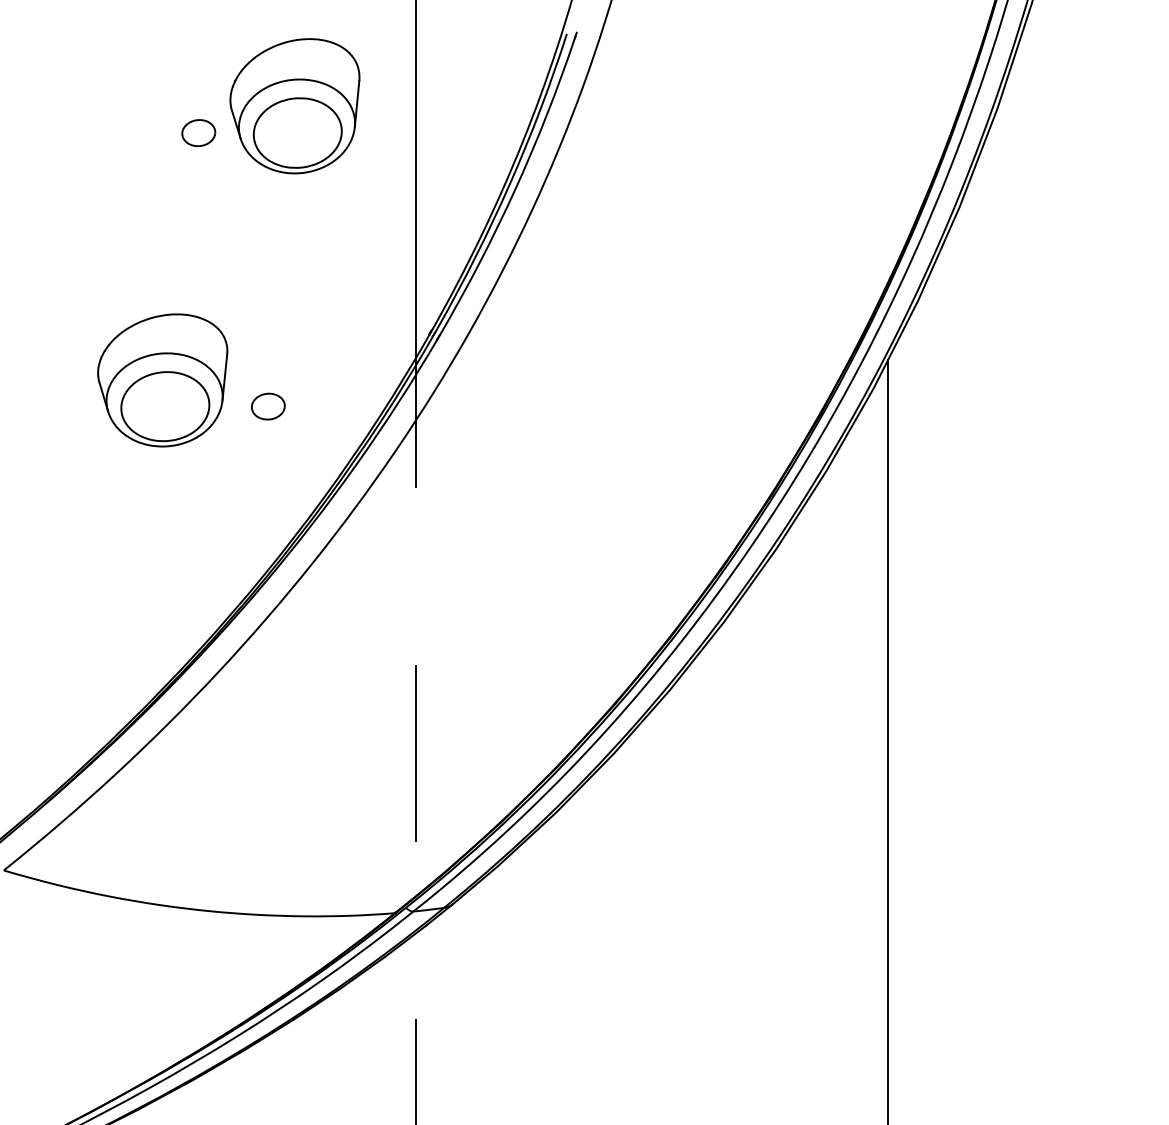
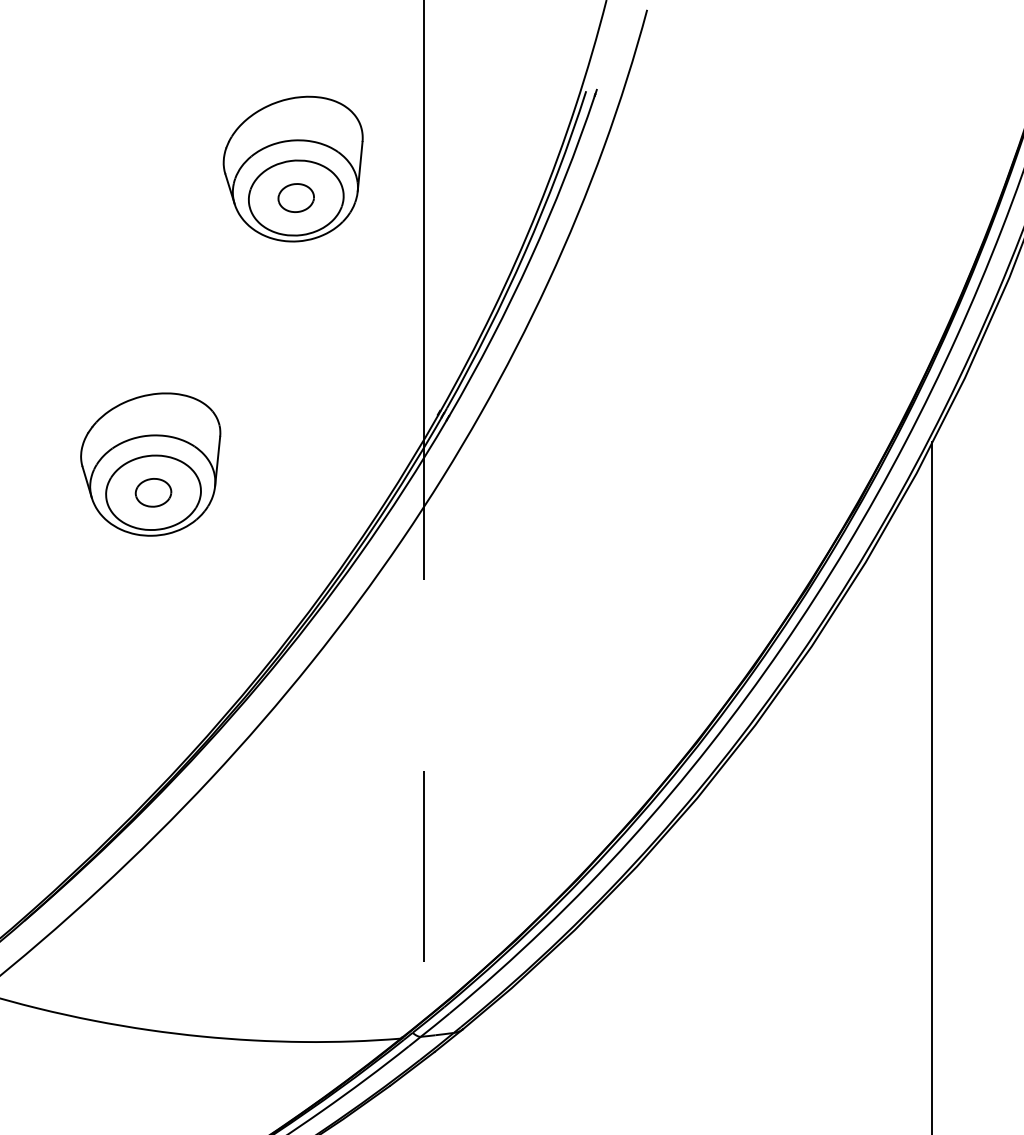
part: (198, 132) -> (295, 197), moved
part: (268, 406) -> (153, 492), moved

